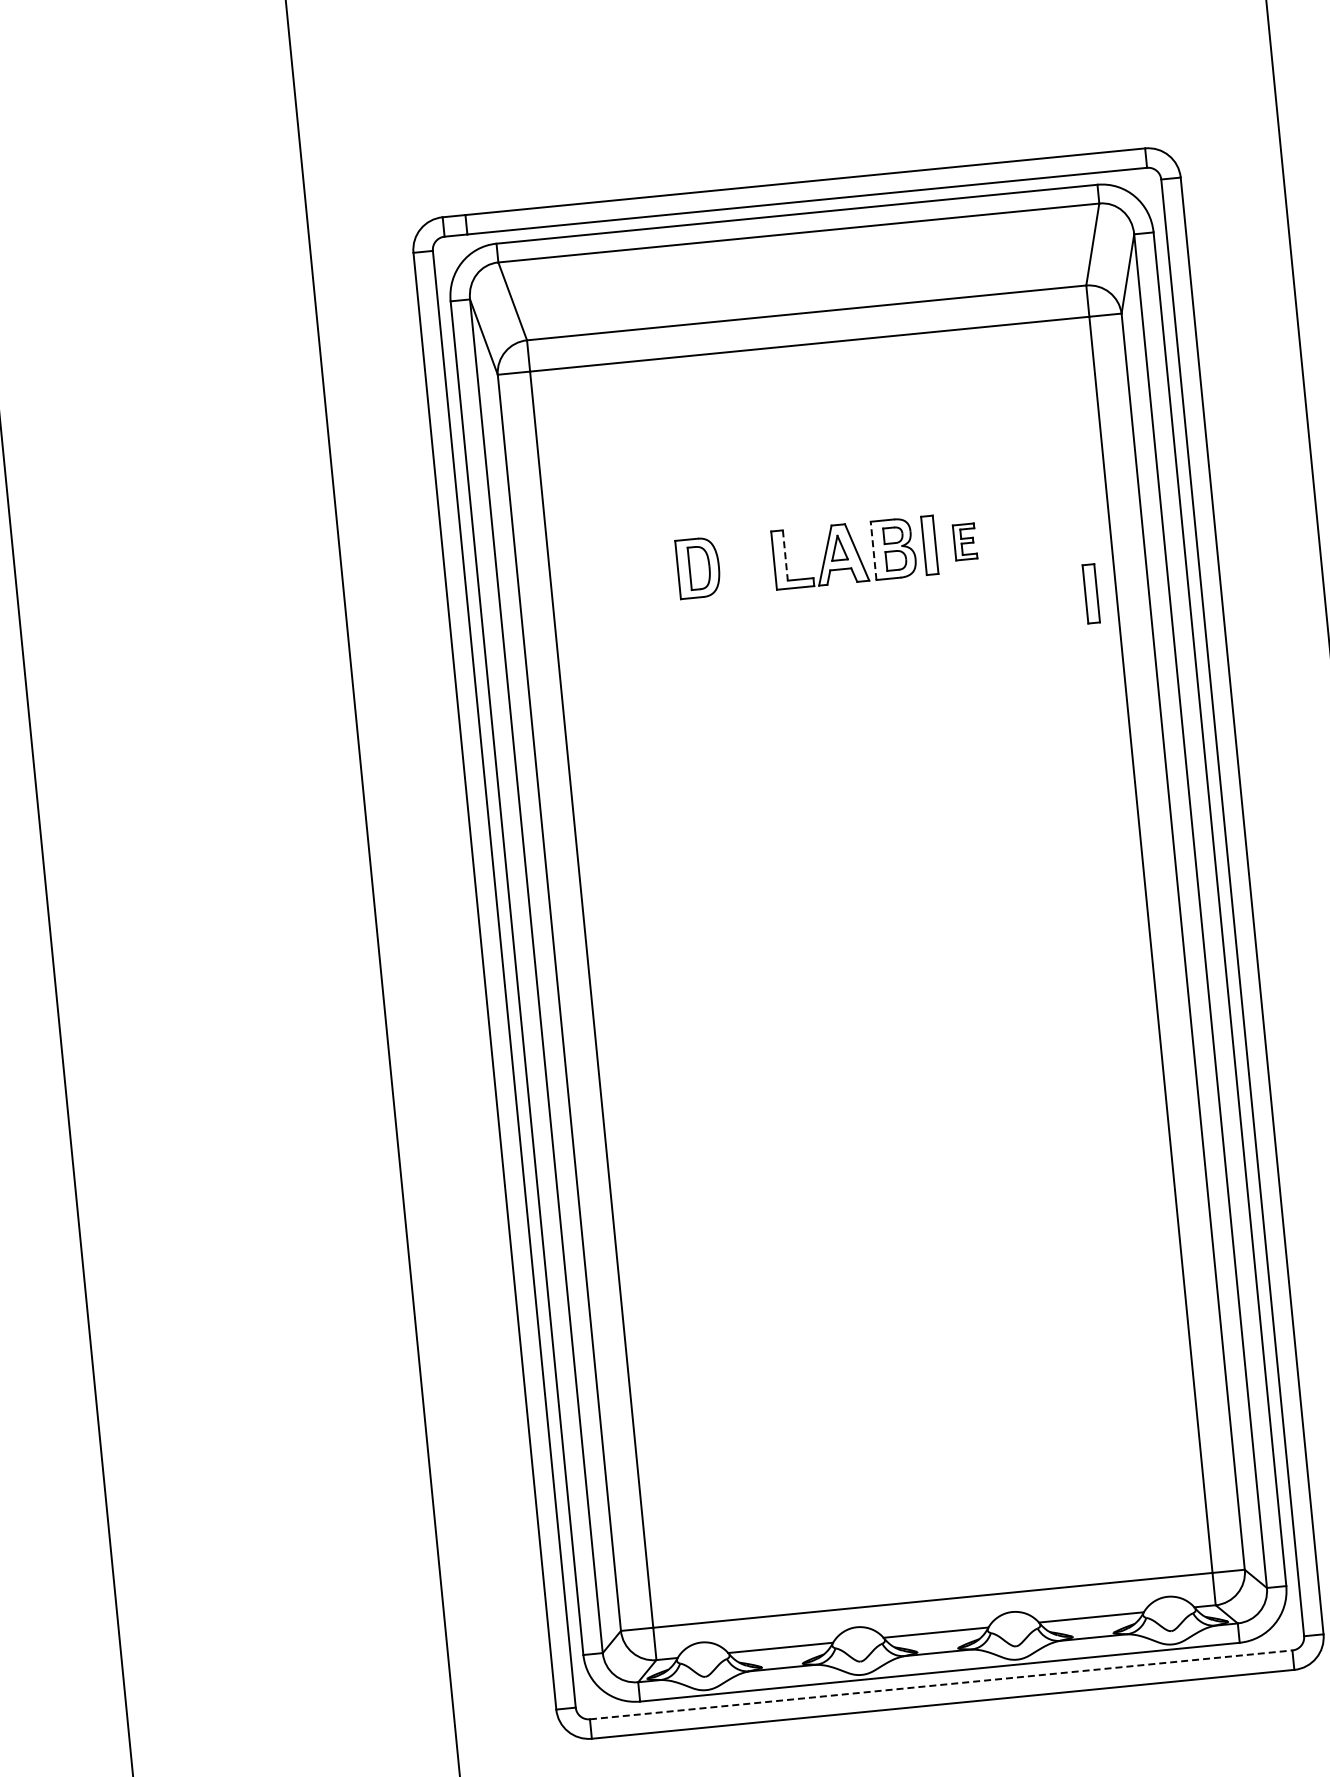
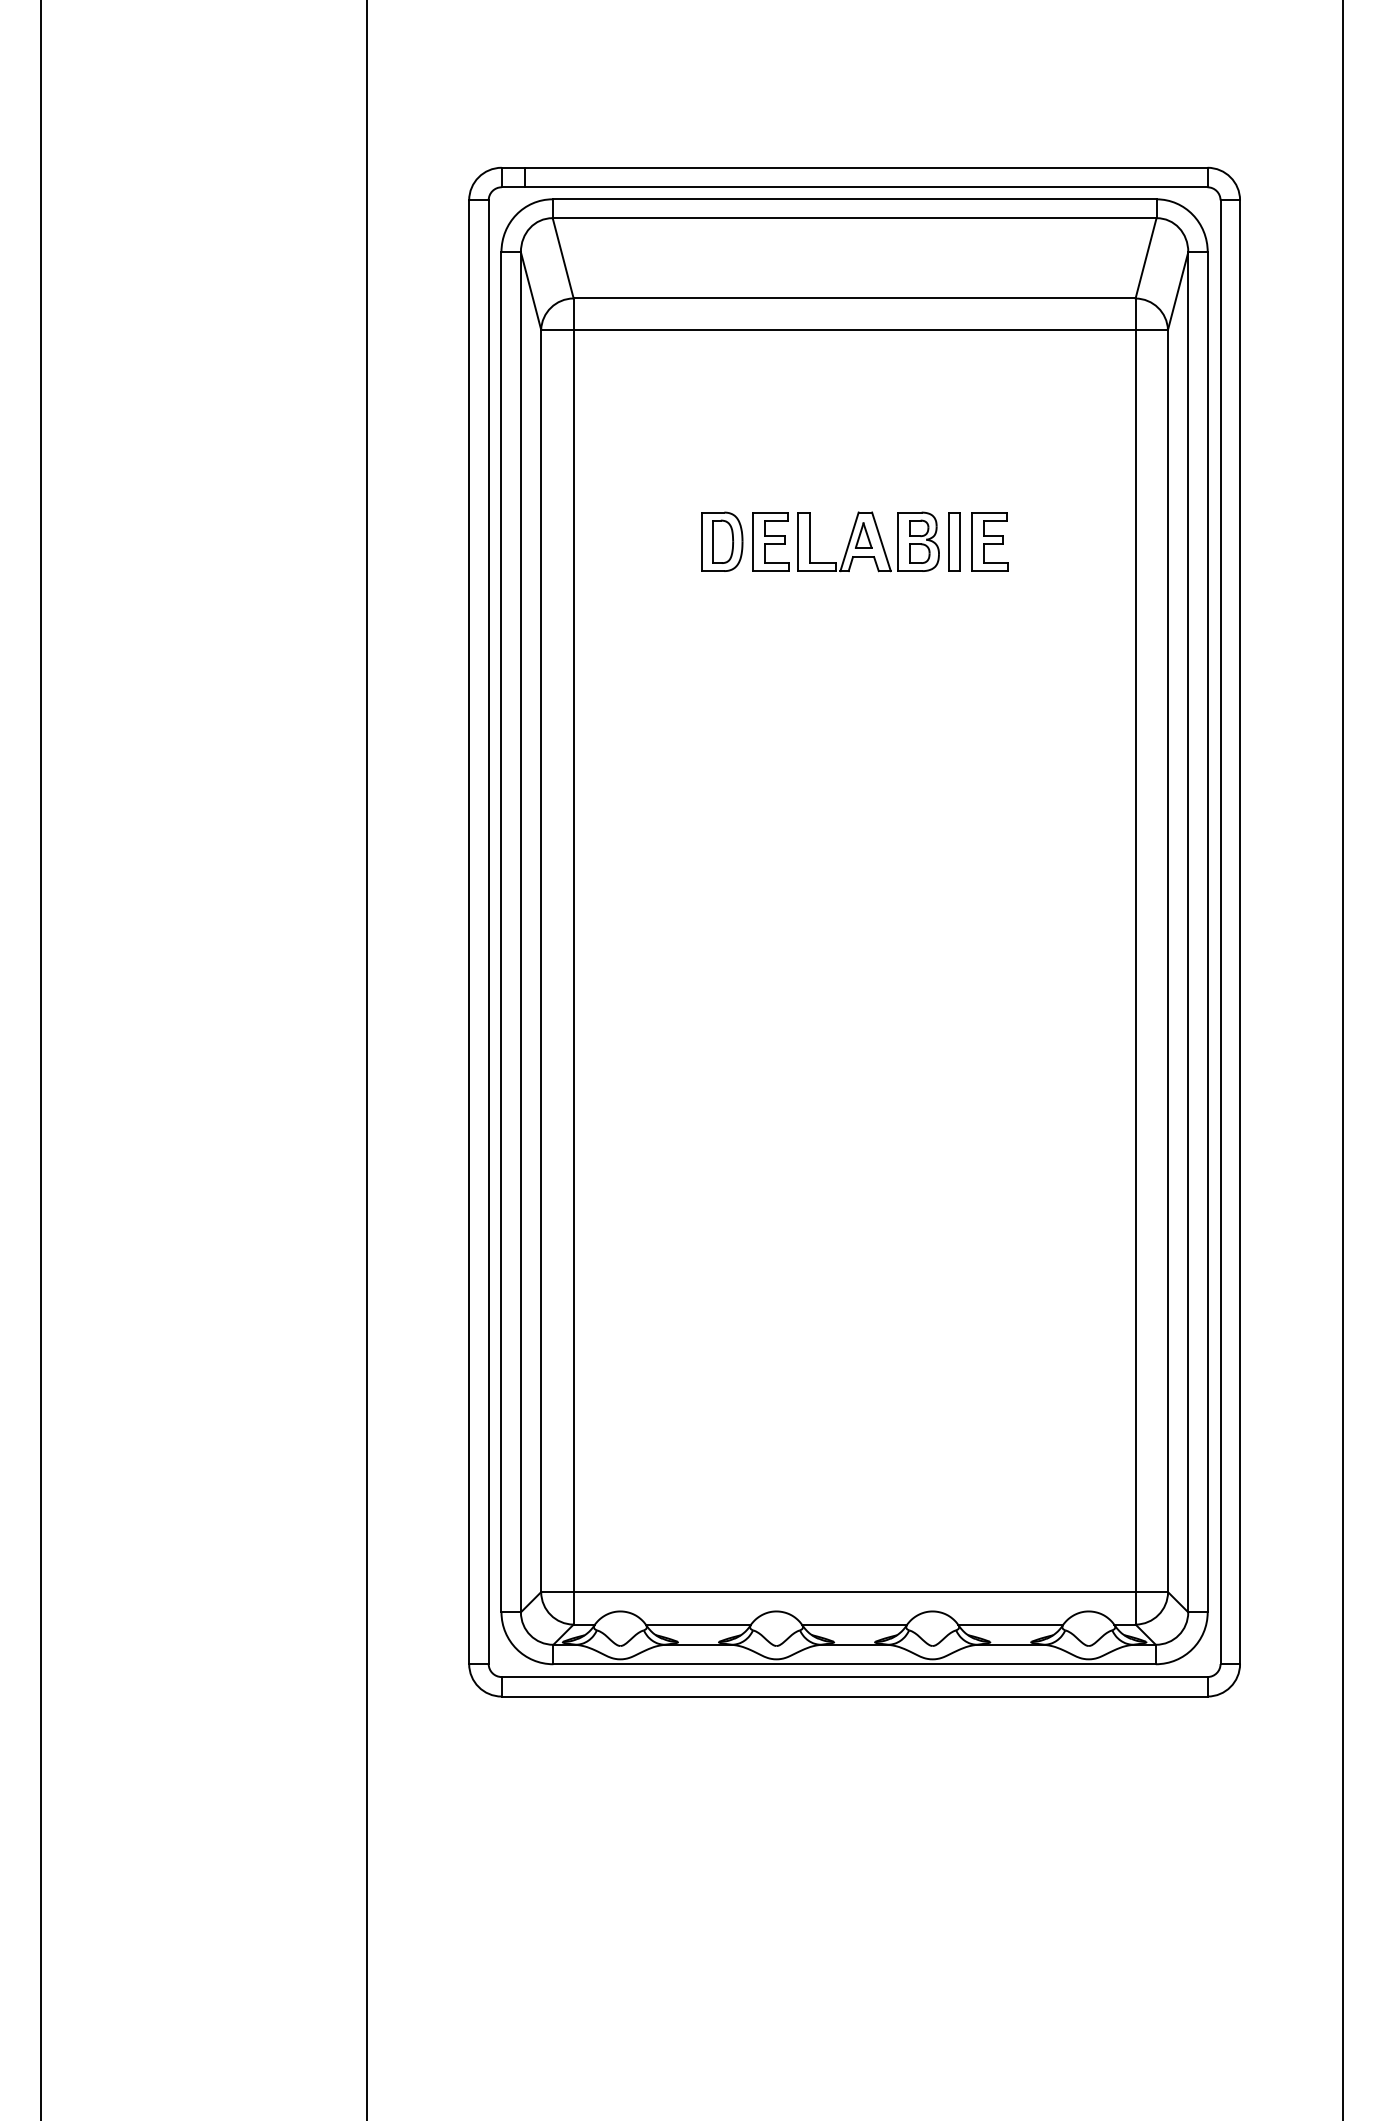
part: (964, 541) -> (989, 541), size x1.67
line: (874, 550) -> (898, 541), dashed -> solid
line: (785, 556) -> (809, 538), dashed -> solid
part: (746, 562) -> (770, 541), added
part: (1091, 593) -> (1110, 605), removed
line: (941, 1685) -> (854, 1677), dashed -> solid

